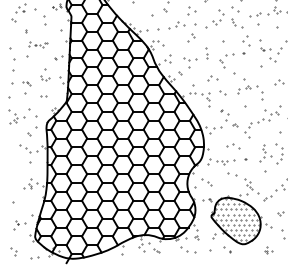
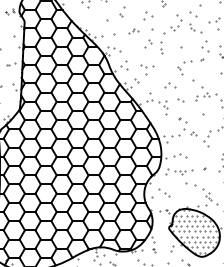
part: (176, 25) -> (133, 31), size x0.6
part: (206, 53) -> (160, 48), moved
part: (233, 146) -> (180, 155), moved

